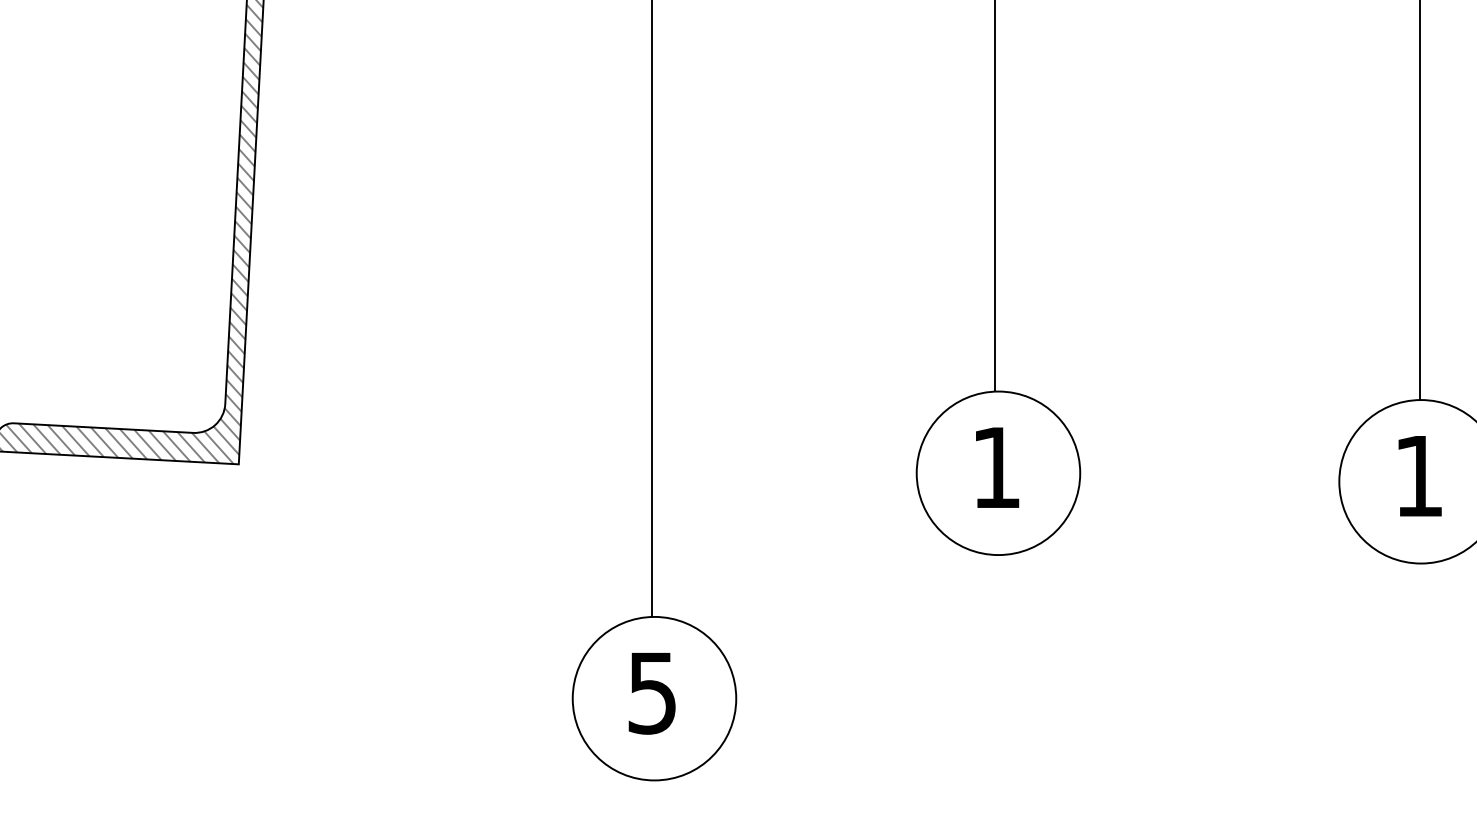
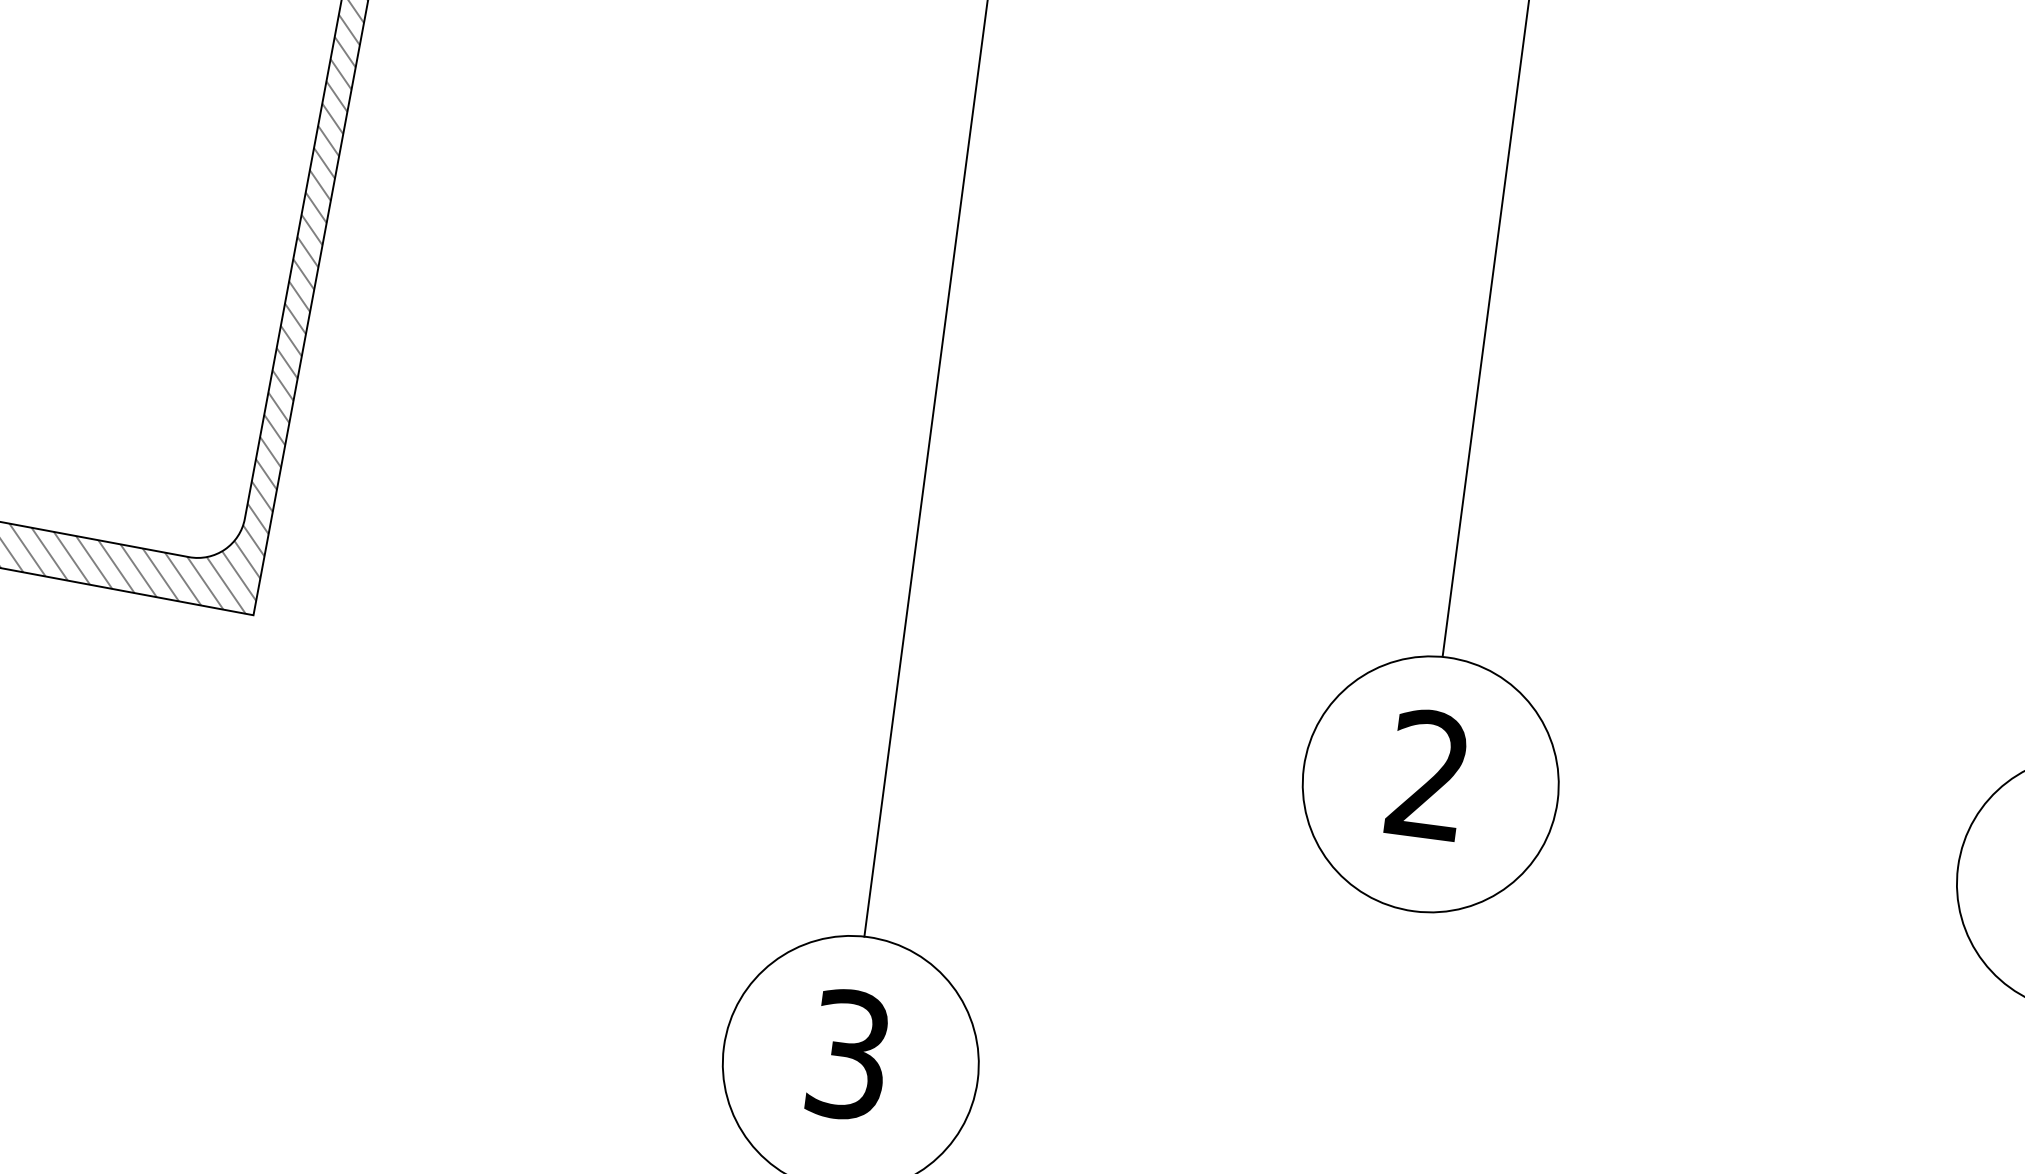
text: (995, 466) -> (1427, 773), 1 -> 2
text: (652, 692) -> (848, 1053), 5 -> 3

